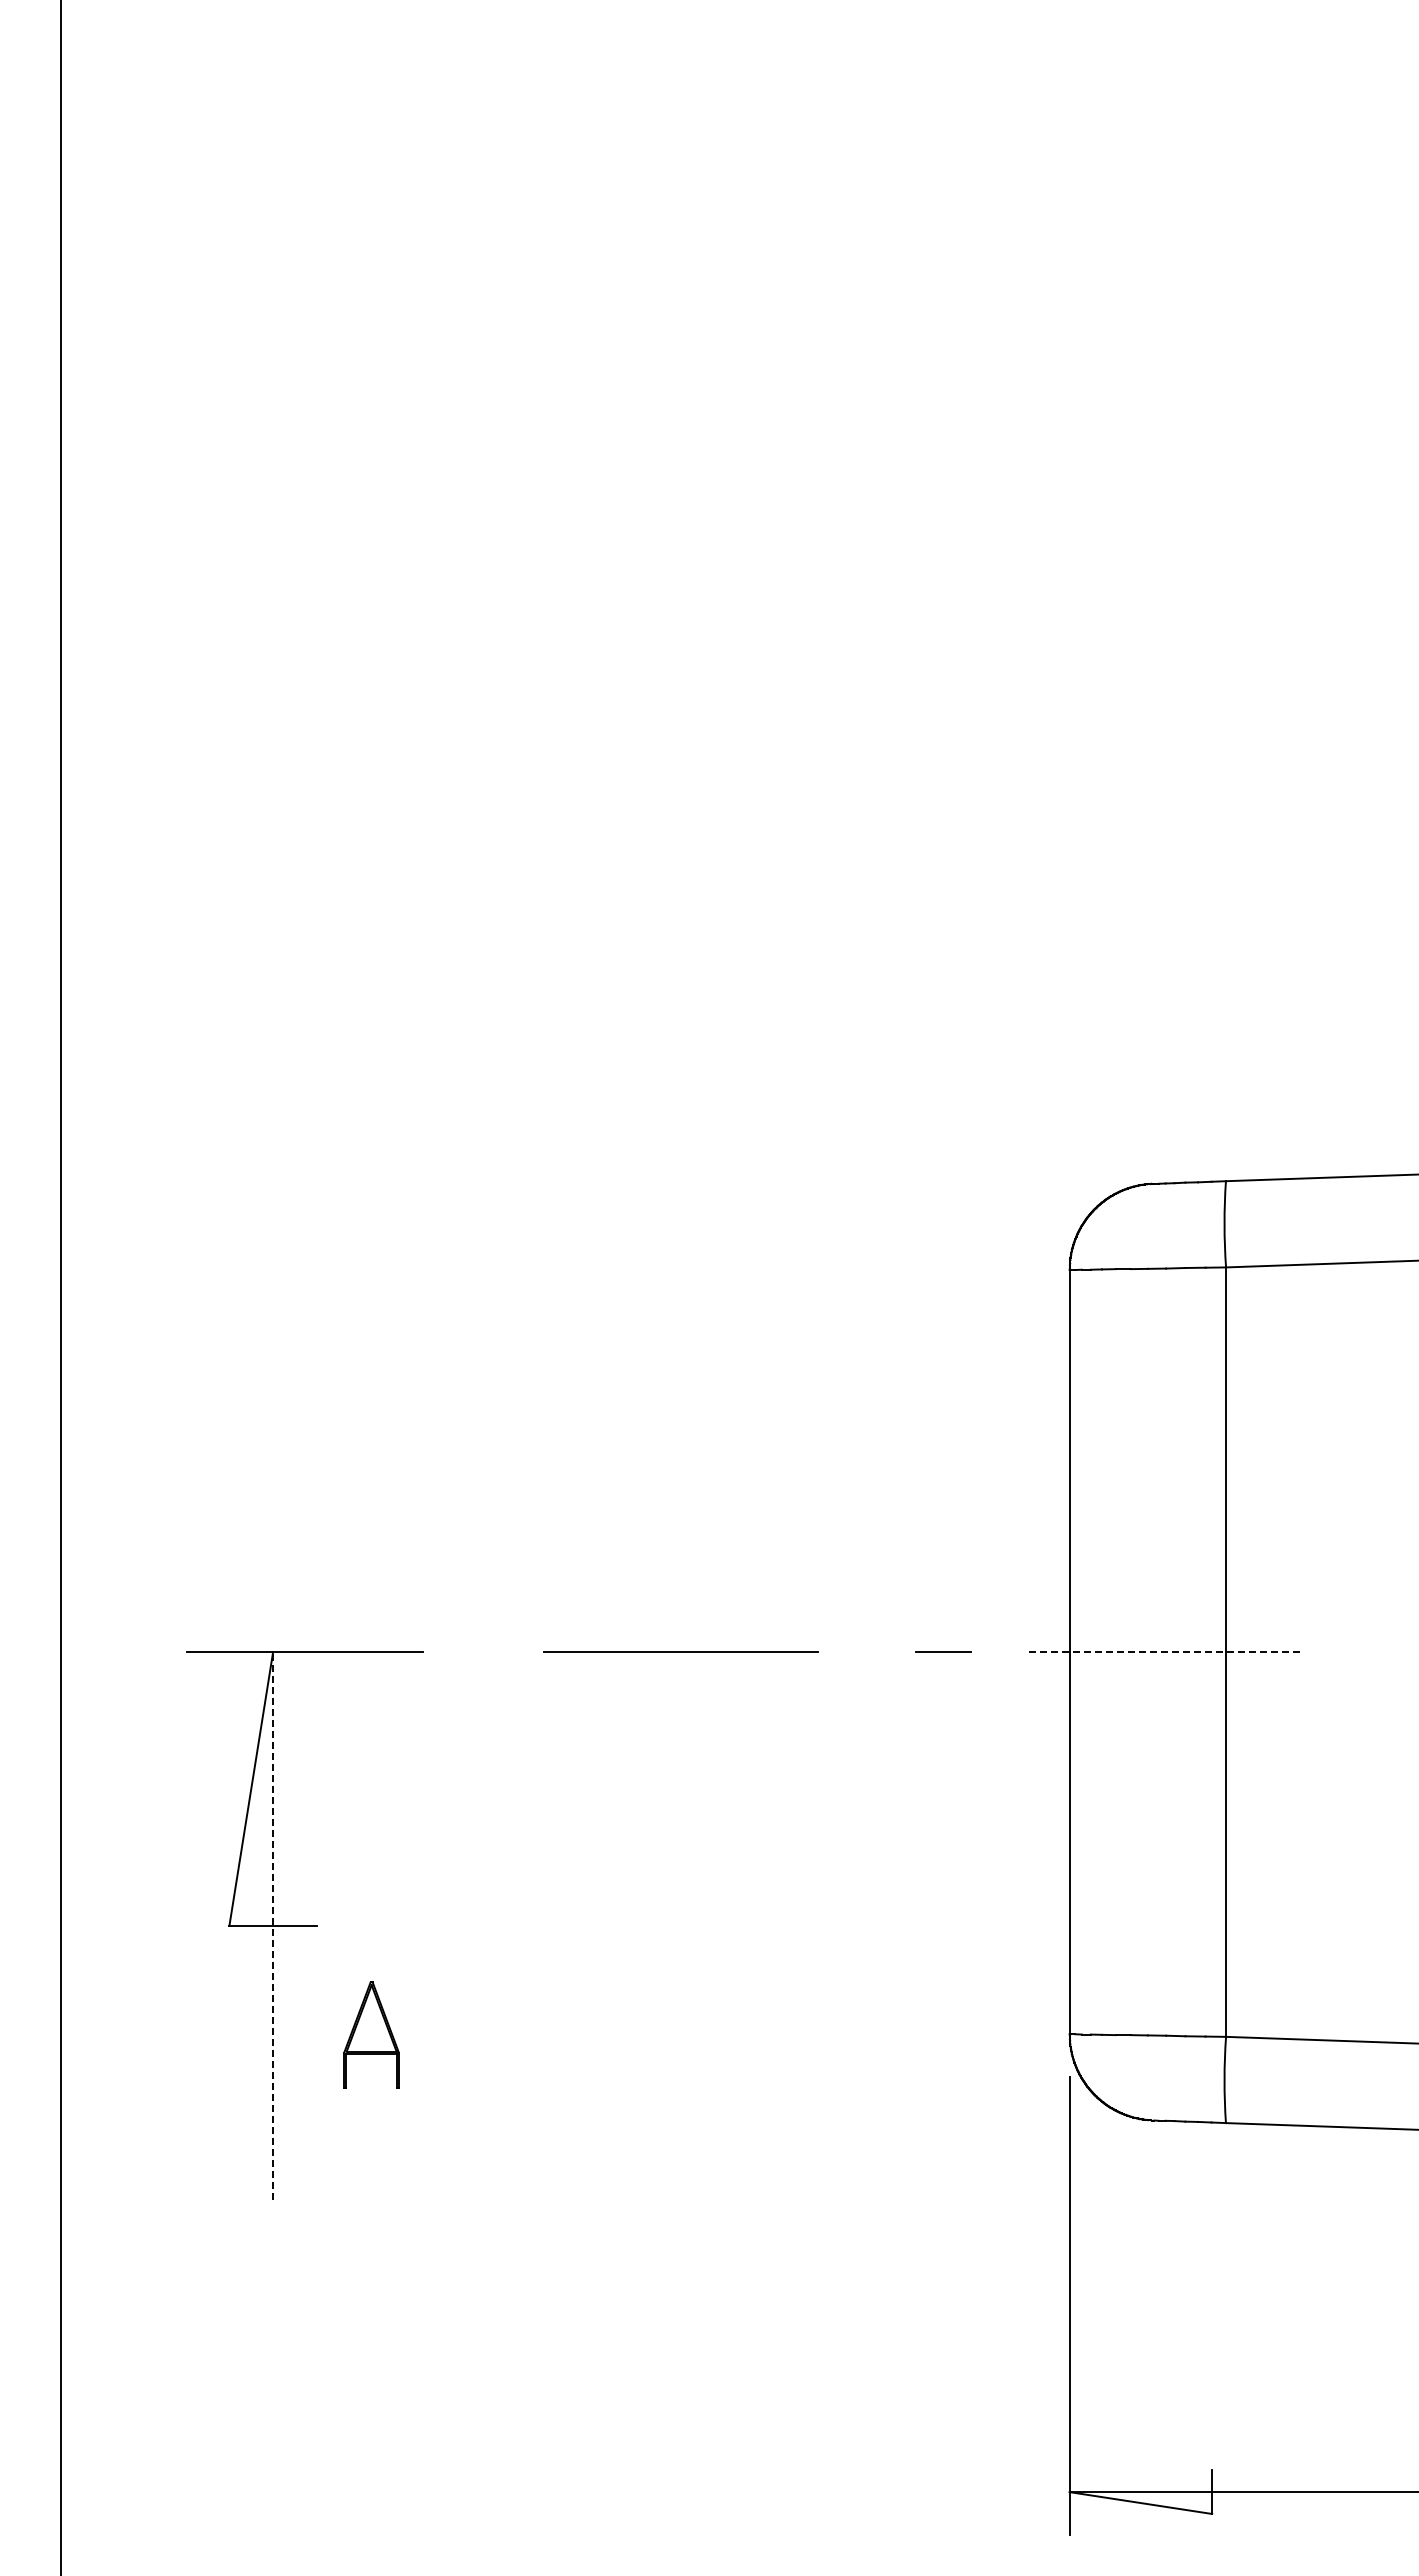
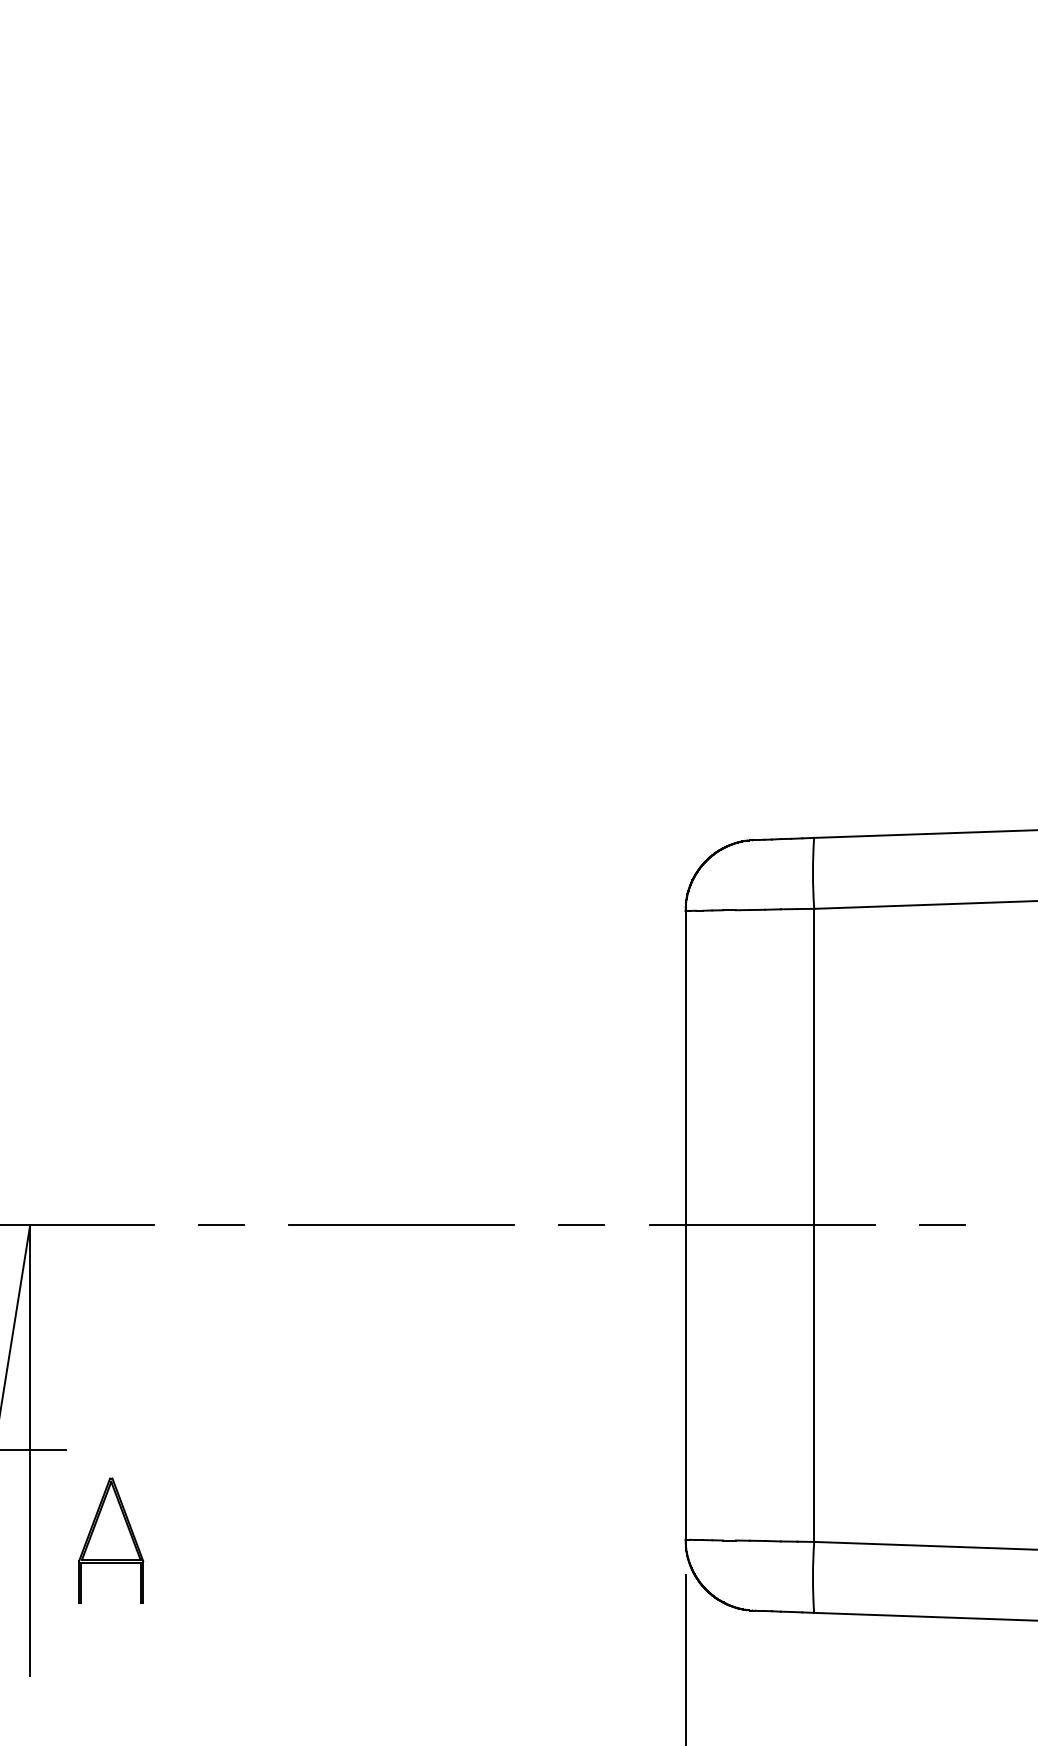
line: (680, 1651) -> (401, 1224), moved
line: (505, 1652) -> (221, 1225), added
line: (1162, 1652) -> (761, 1225), dashed -> solid
line: (1381, 1652) -> (942, 1225), added
line: (273, 1925) -> (30, 1450), dashed -> solid
part: (371, 2034) -> (111, 1539), size x1.43

